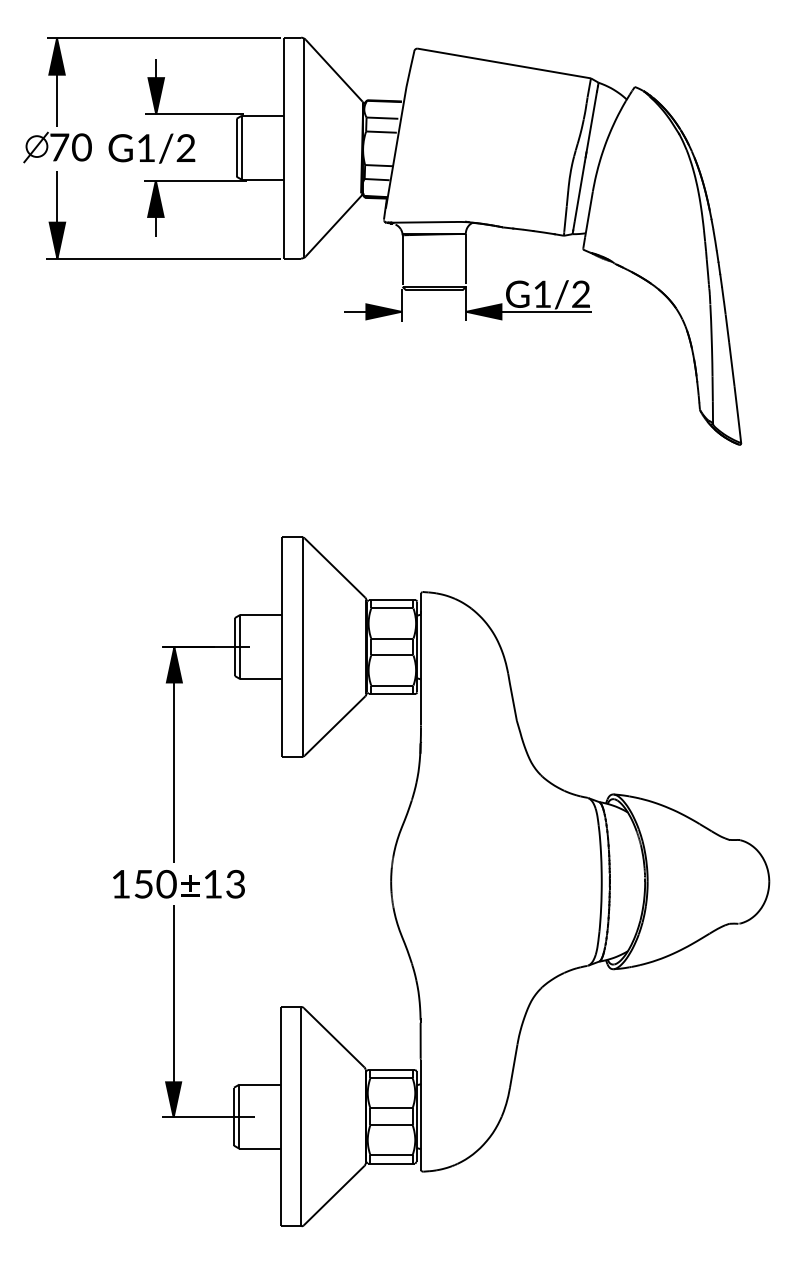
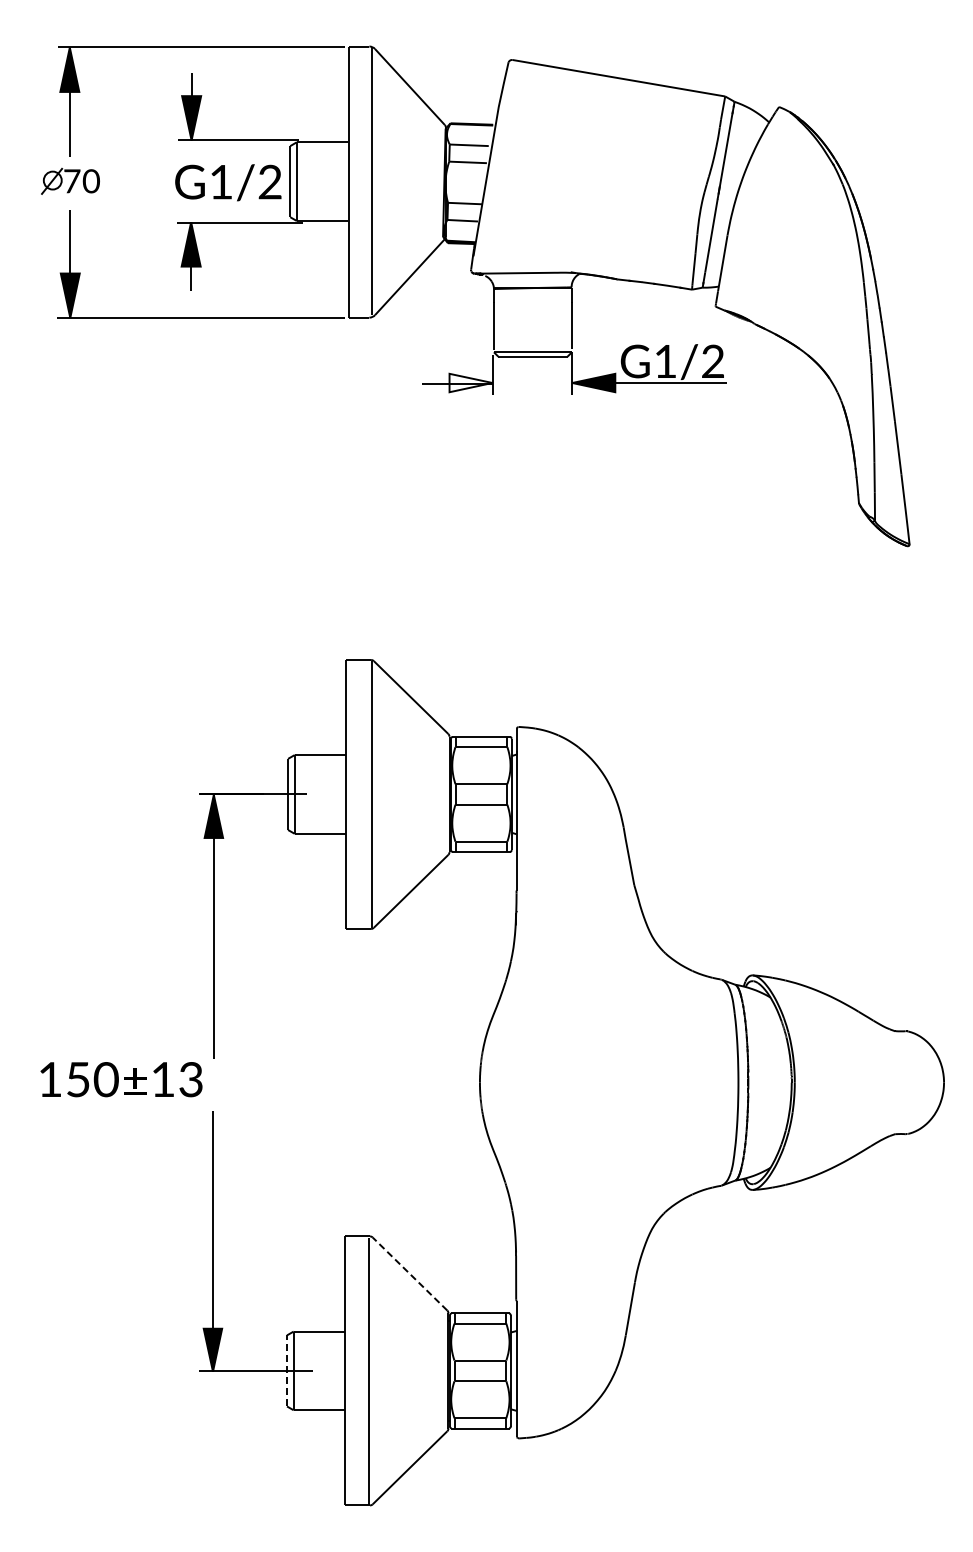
part: (57, 147) -> (70, 181), size x0.7
part: (152, 148) -> (228, 182), moved
fill: (383, 311) -> (470, 382), removed
part: (178, 884) -> (121, 1079), moved
line: (333, 1037) -> (409, 1273), solid -> dashed
line: (234, 1116) -> (287, 1370), solid -> dashed

